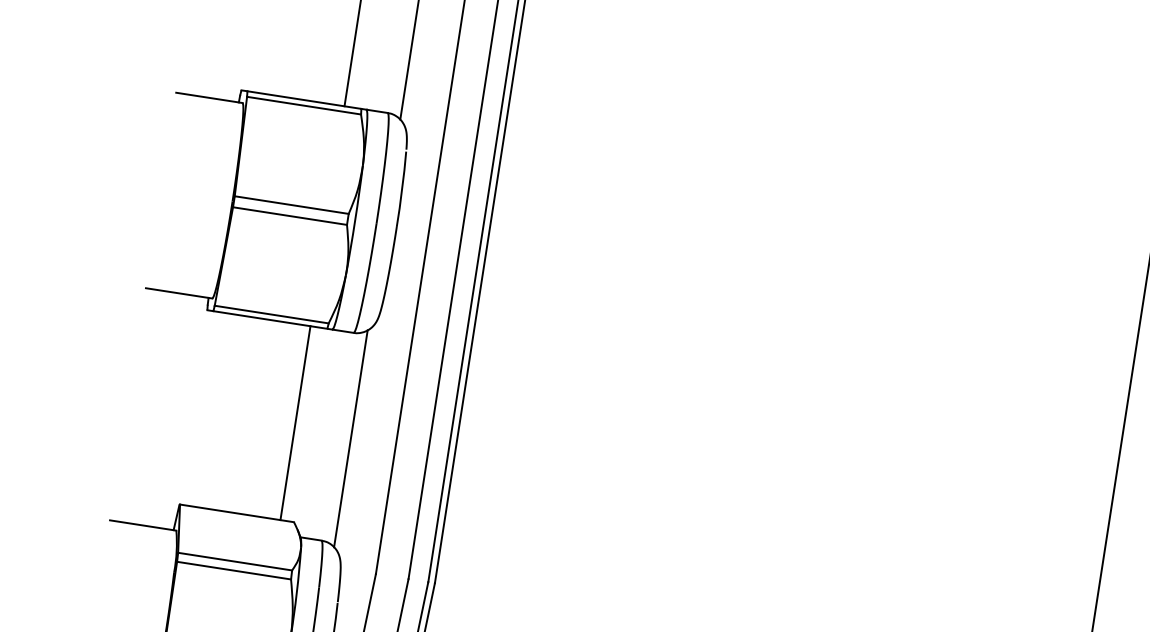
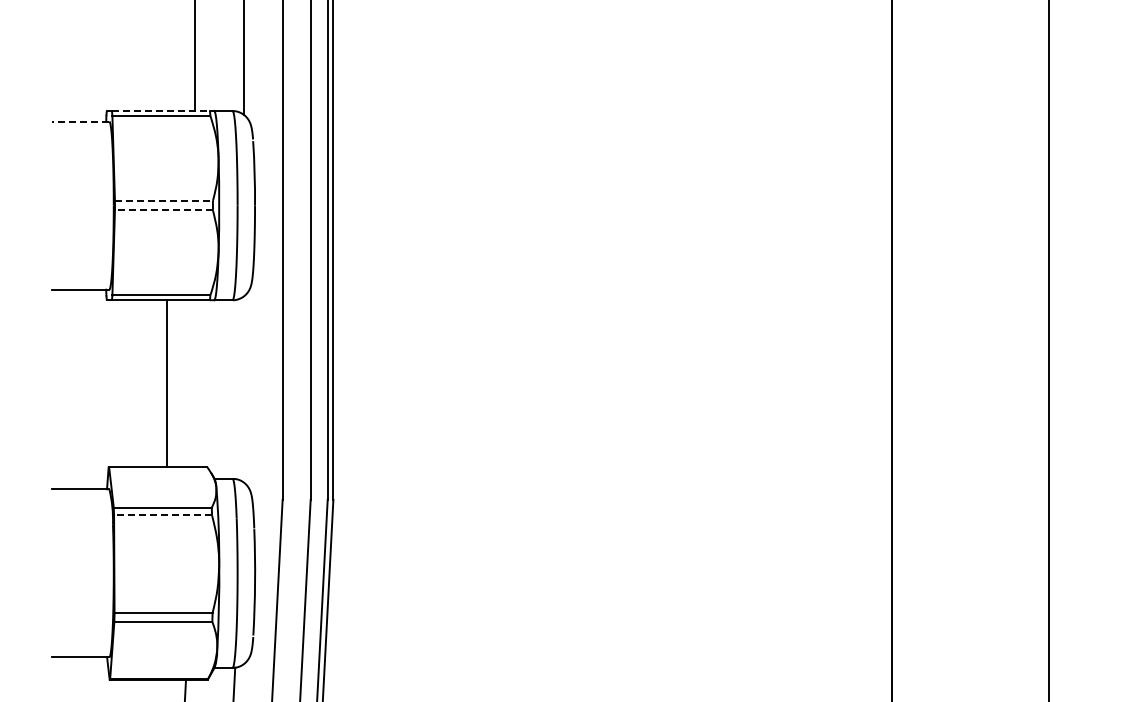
line: (208, 97) -> (80, 121), solid -> dashed
line: (303, 100) -> (160, 111), solid -> dashed
line: (292, 204) -> (164, 200), solid -> dashed
line: (289, 216) -> (163, 210), solid -> dashed
line: (295, 423) -> (167, 383), moved
line: (351, 438) -> (244, 389), removed
line: (234, 570) -> (163, 515), solid -> dashed

